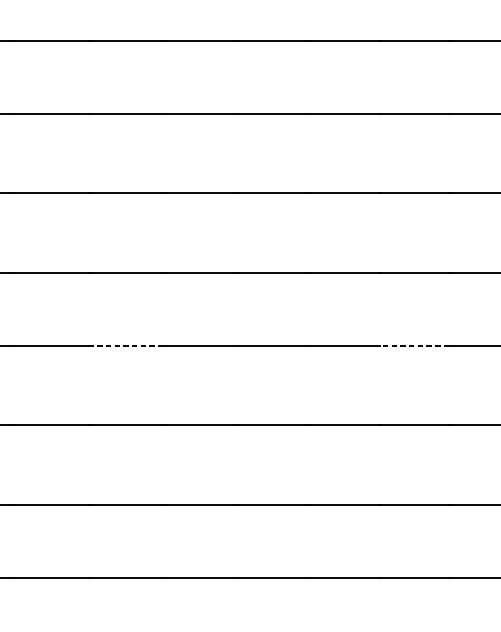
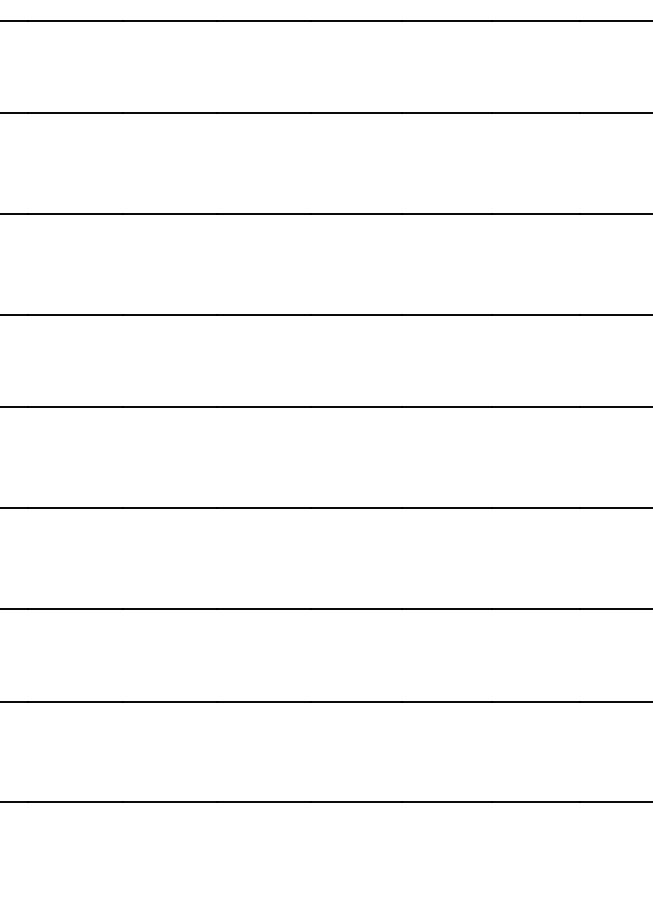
line: (125, 345) -> (169, 407), dashed -> solid
line: (414, 345) -> (535, 407), dashed -> solid

